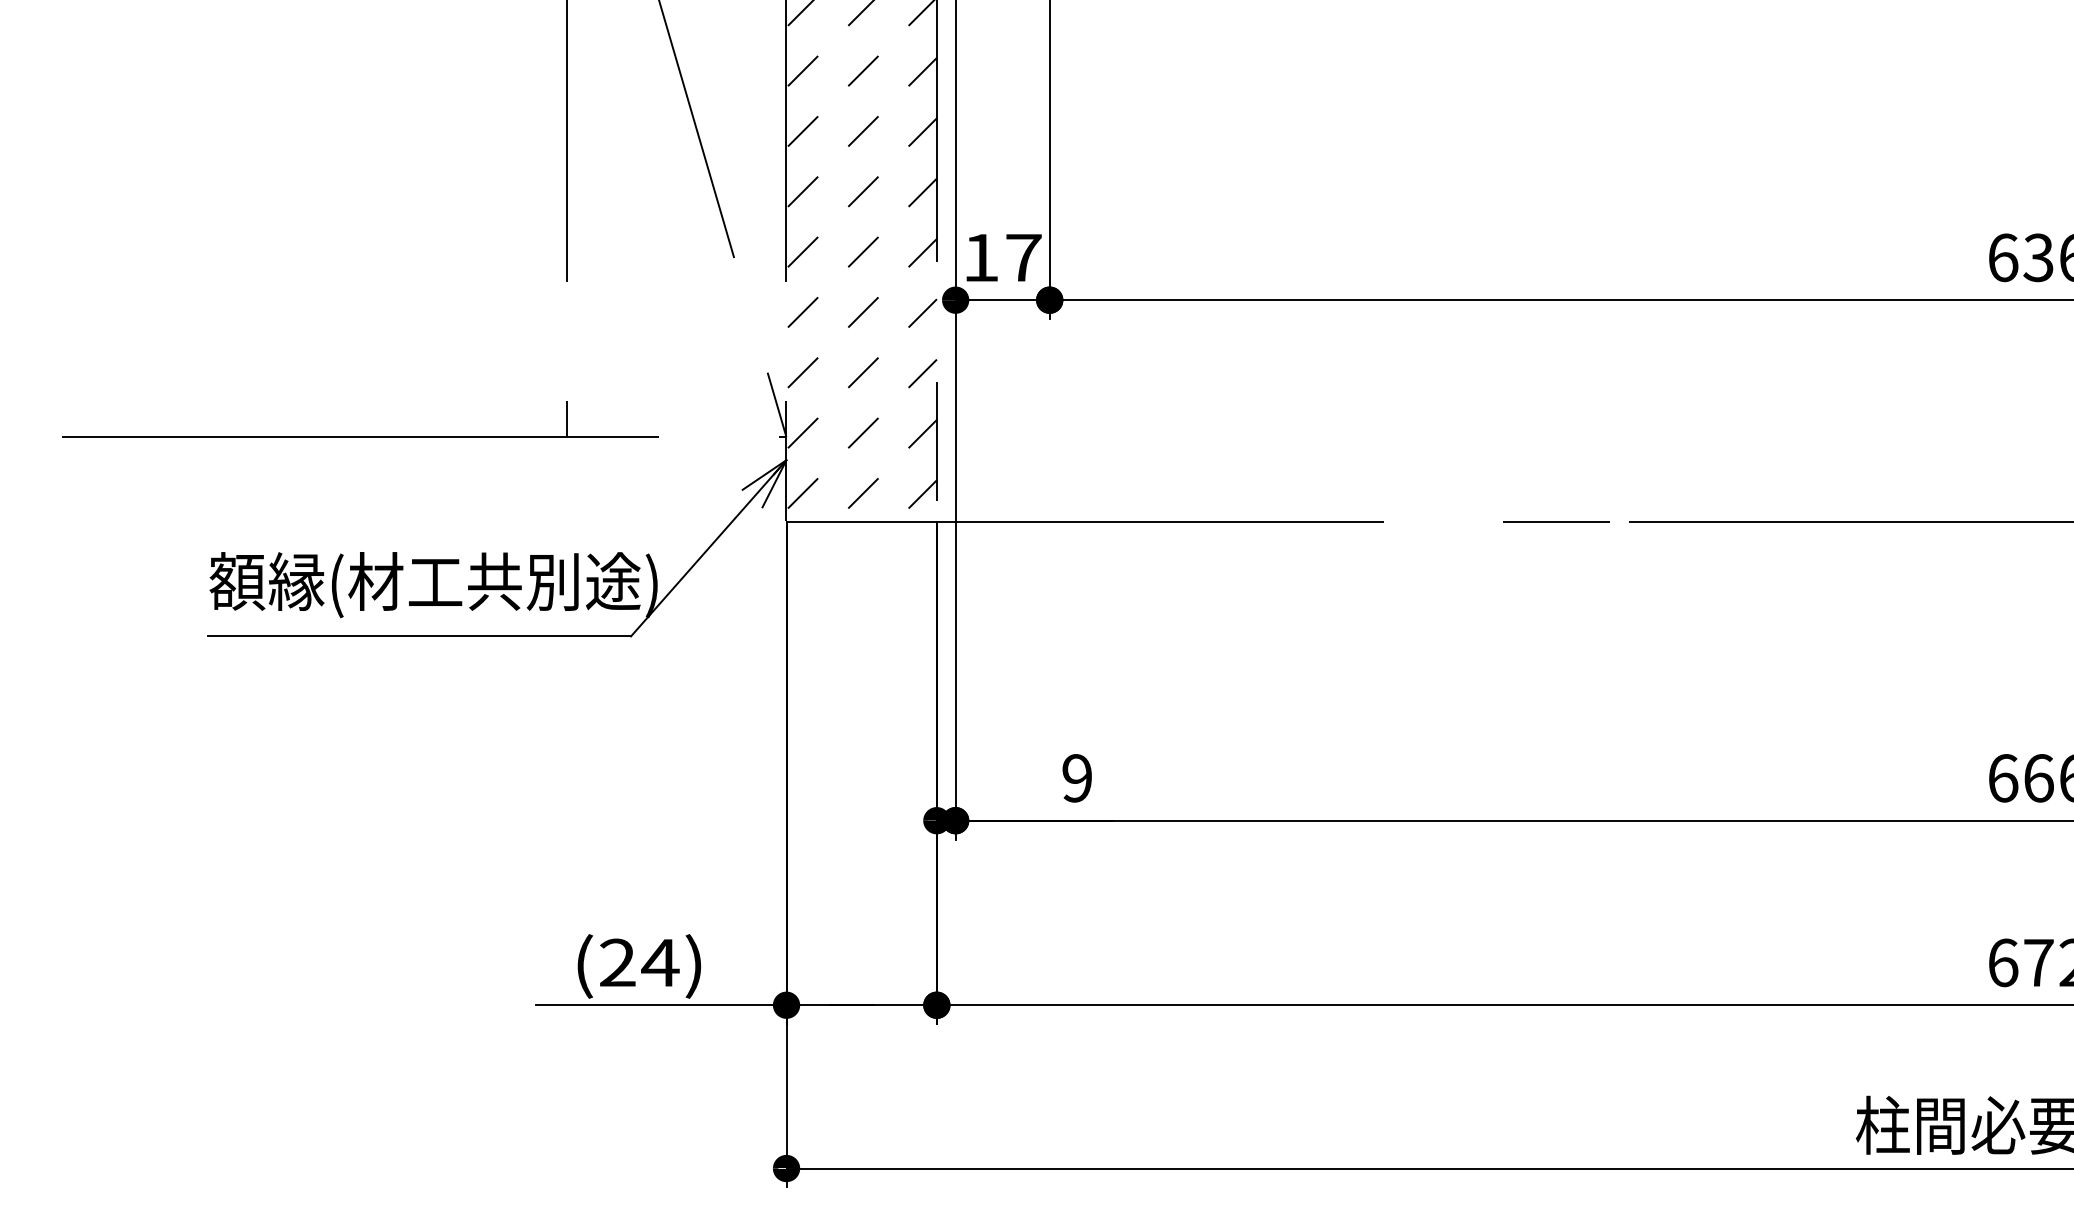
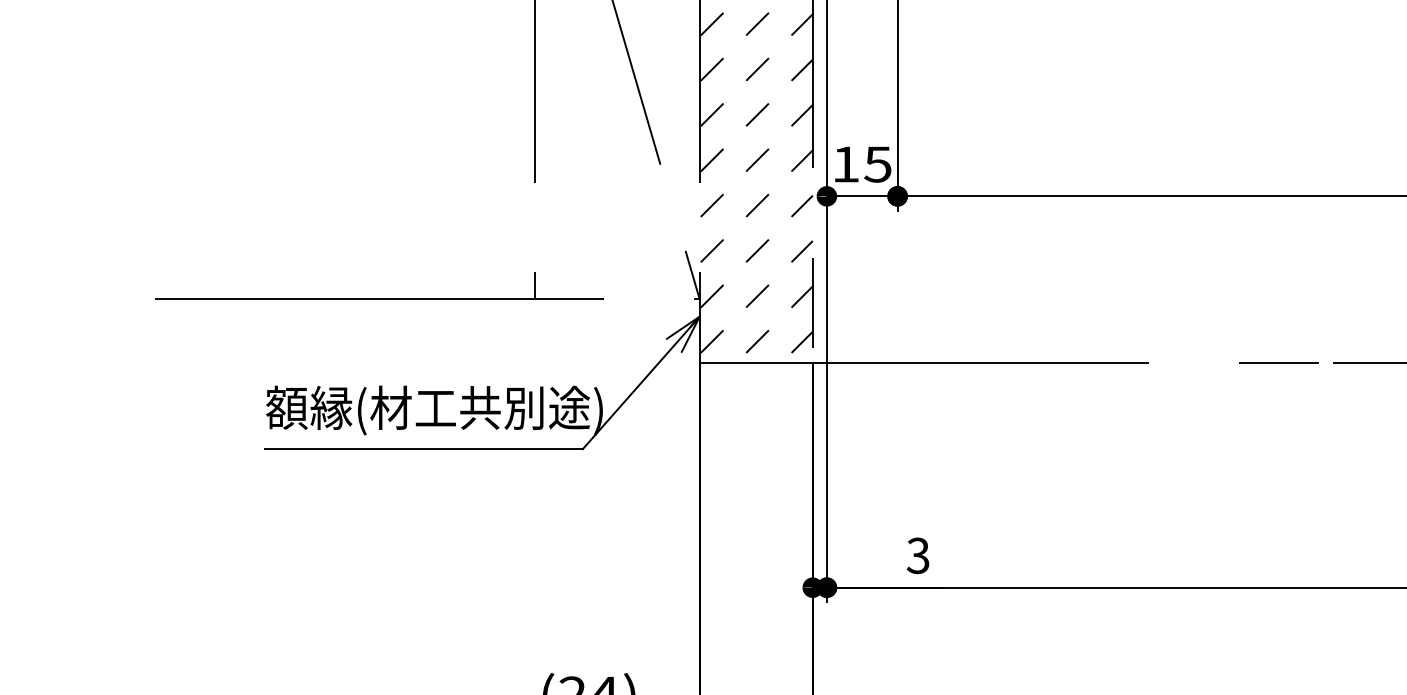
text: (1023, 258) -> (877, 165), 17 -> 15
text: (1076, 778) -> (917, 555), 9 -> 3

